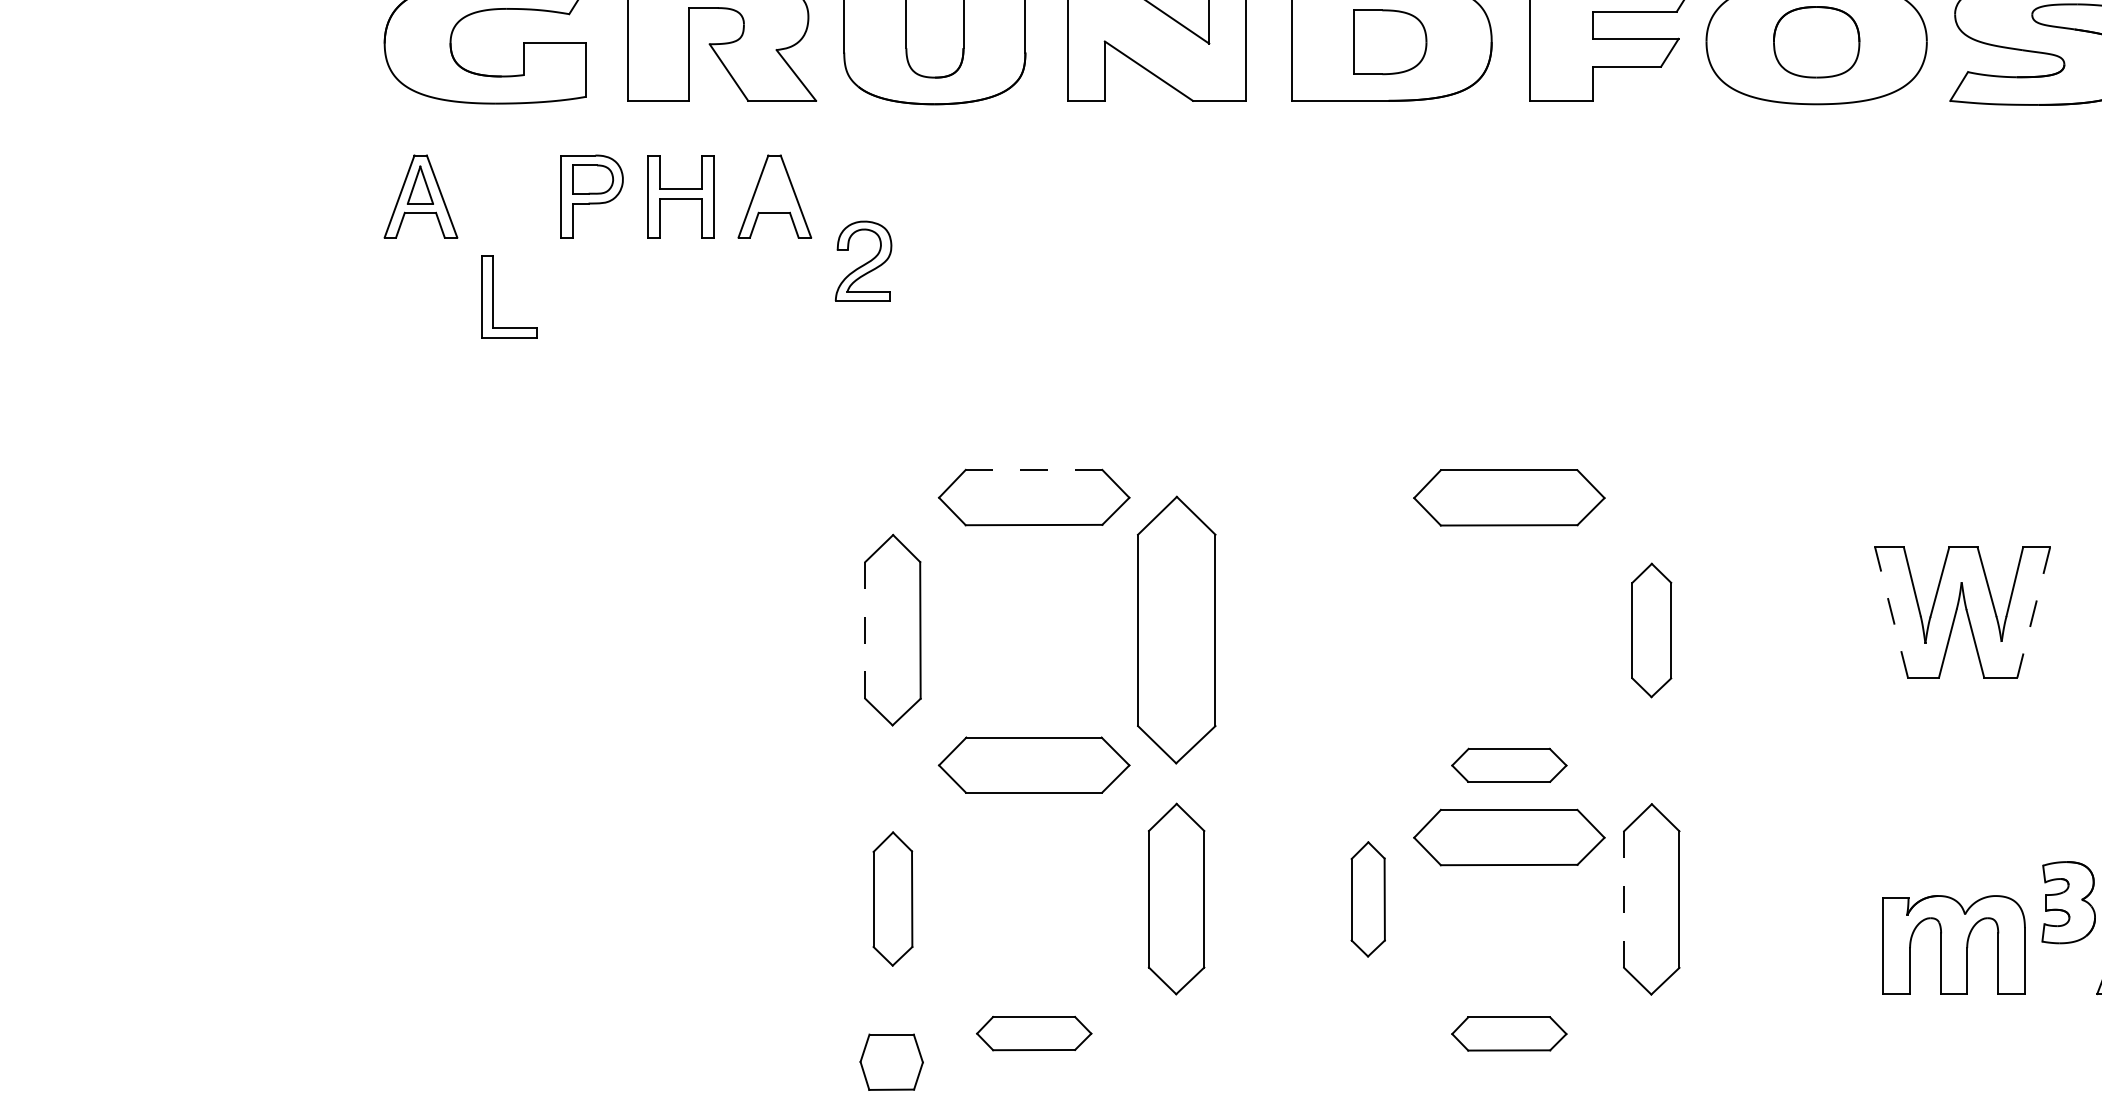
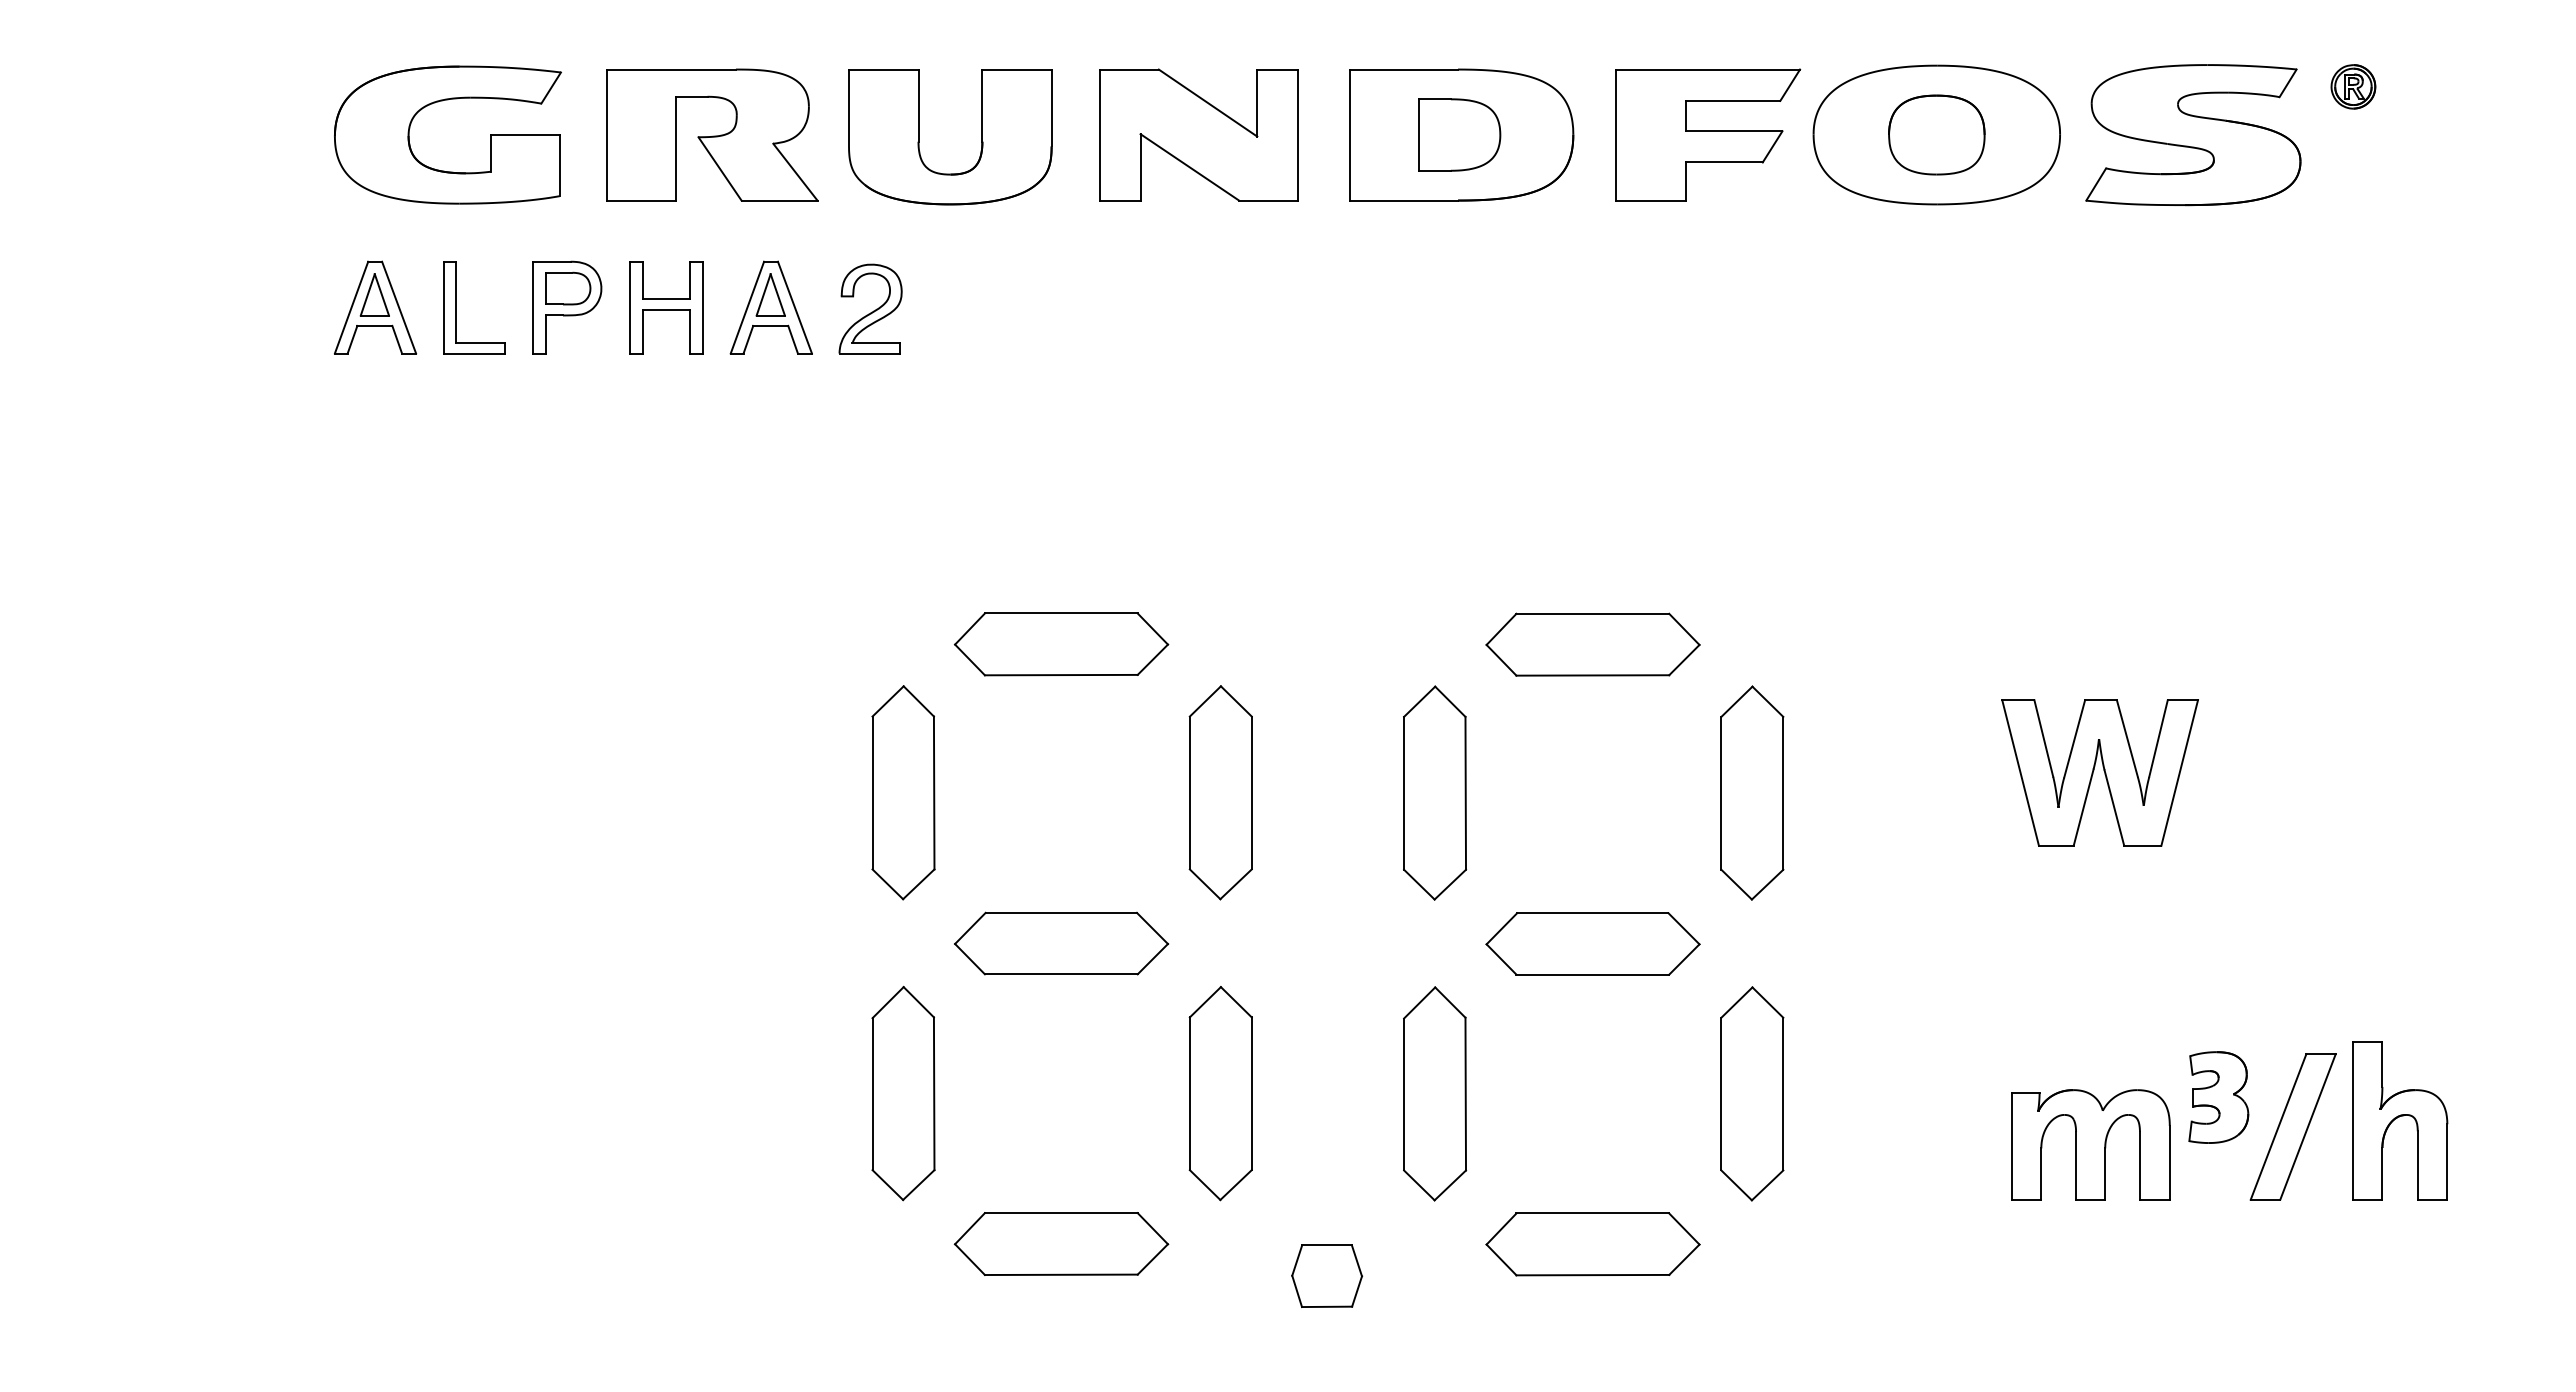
part: (774, 184) -> (770, 294), added
part: (863, 260) -> (870, 308), moved
part: (493, 296) -> (456, 307), moved
line: (1034, 469) -> (1061, 613), dashed -> solid
line: (1891, 612) -> (2020, 772), dashed -> solid
line: (2033, 612) -> (2179, 773), dashed -> solid
line: (865, 629) -> (872, 792), dashed -> solid
part: (1176, 629) -> (1220, 792), size x0.71
part: (1368, 629) -> (1435, 792), added
part: (1651, 629) -> (1752, 792), size x1.43
part: (1508, 764) -> (1592, 943), size x1.67
part: (1508, 837) -> (1592, 1024), removed
part: (892, 899) -> (903, 1093), size x1.43
part: (1368, 899) -> (1435, 1093), size x1.67
line: (1624, 899) -> (1721, 1093), dashed -> solid
part: (1034, 1033) -> (1061, 1243), size x1.67
part: (1508, 1034) -> (1592, 1244), size x1.67
part: (892, 1061) -> (1327, 1275), moved

